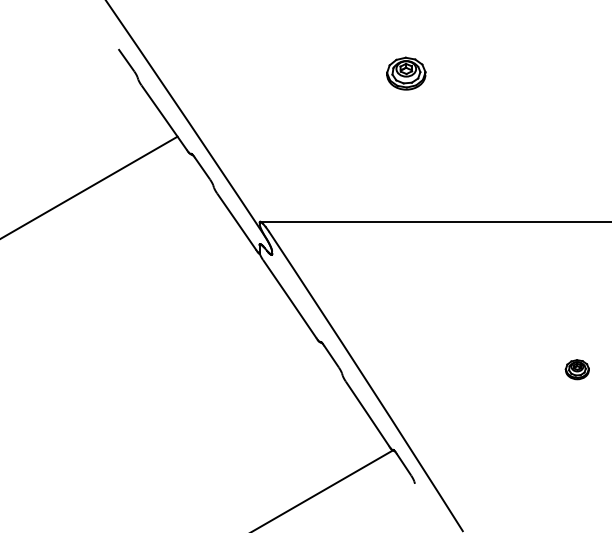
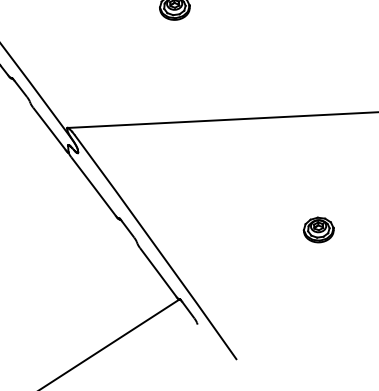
part: (577, 369) -> (318, 229), size x1.67

